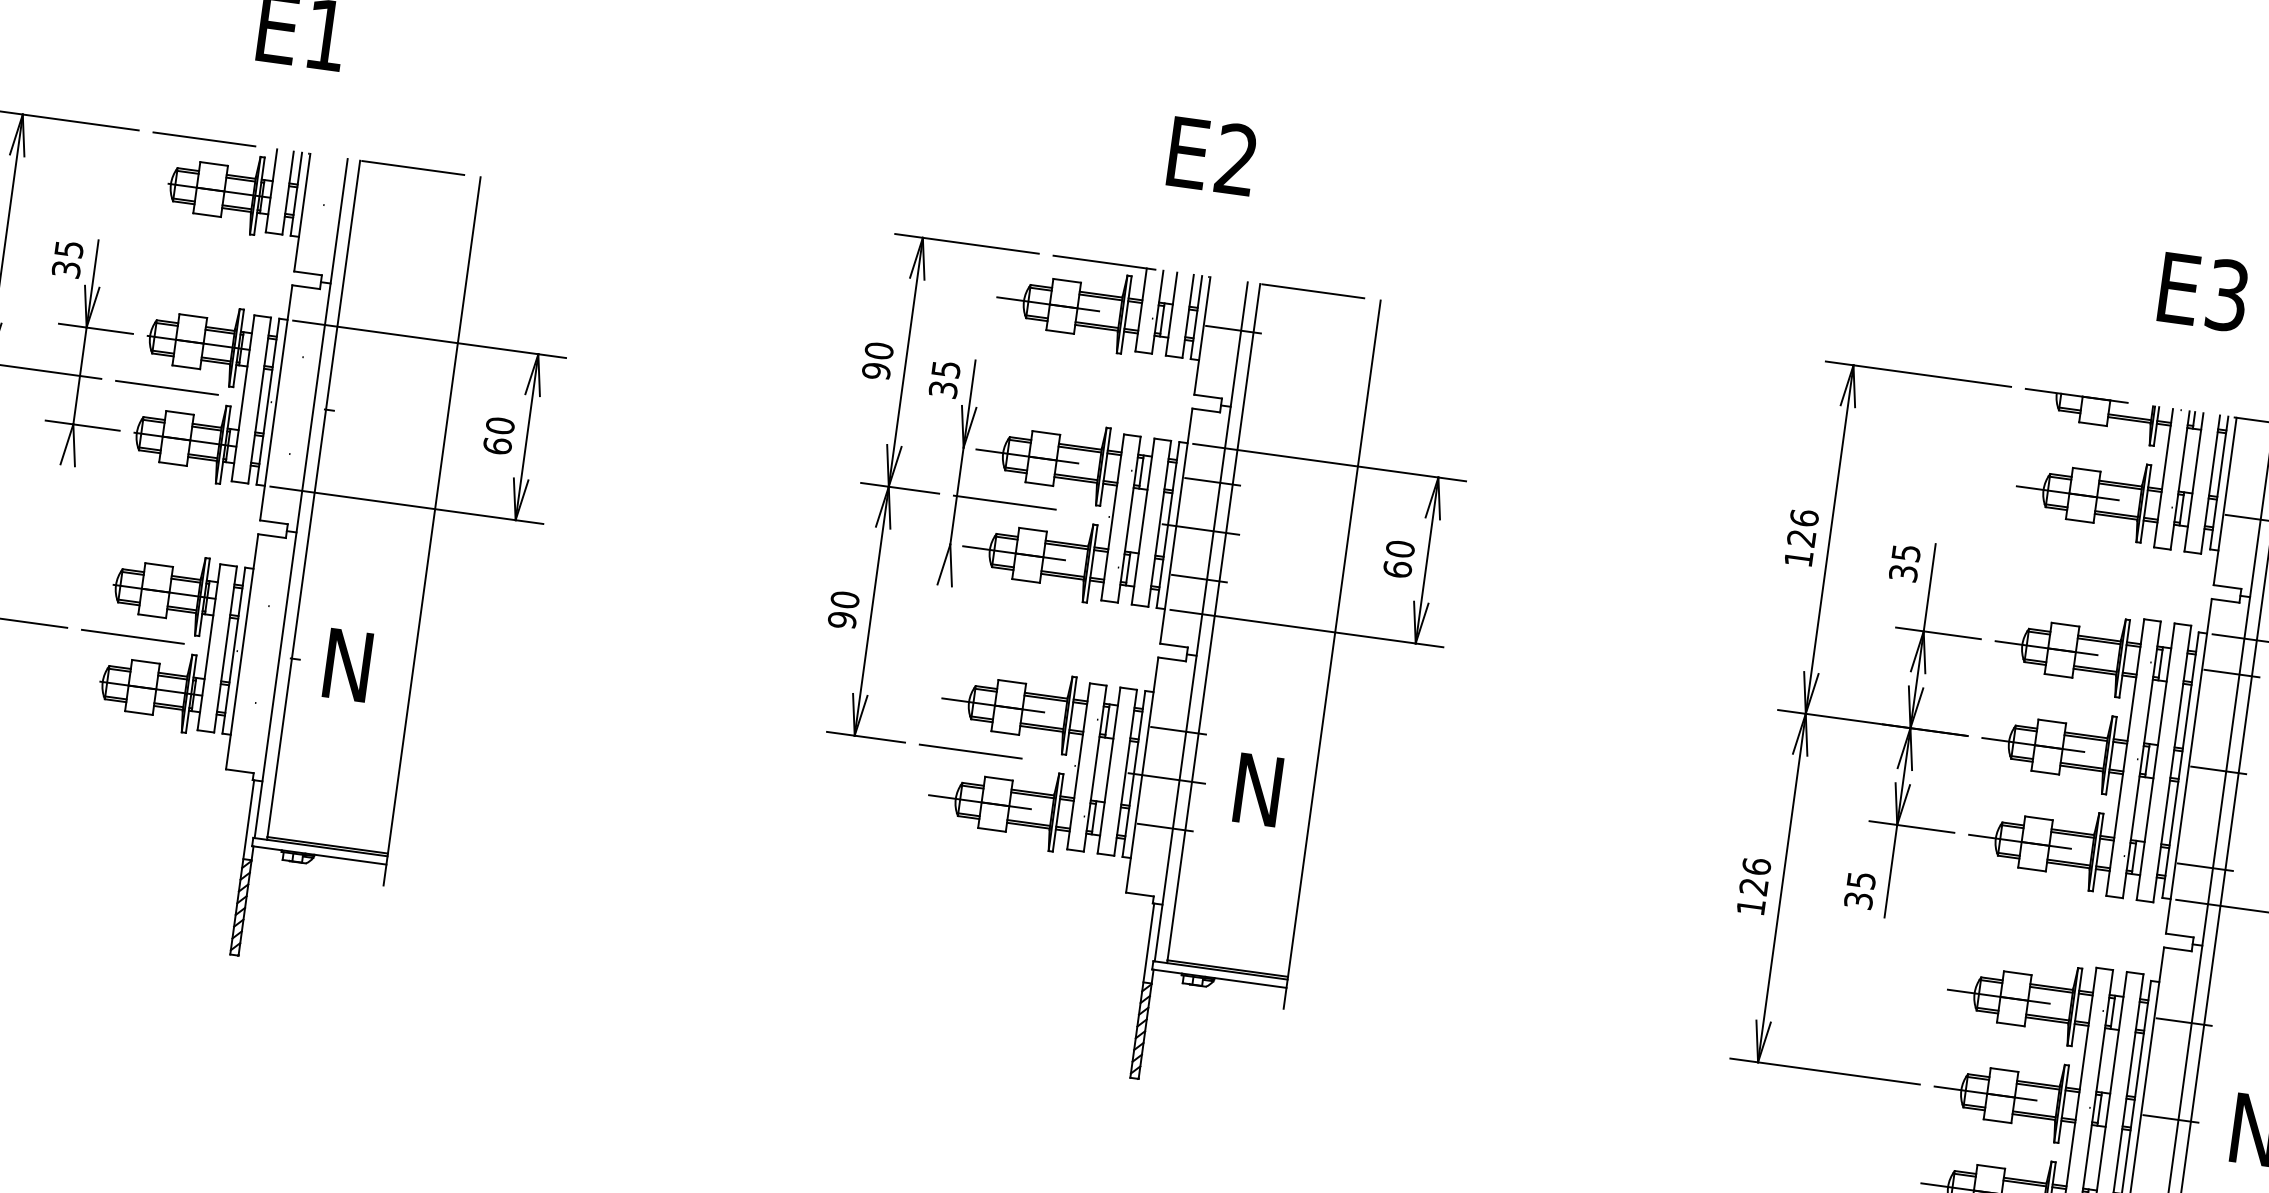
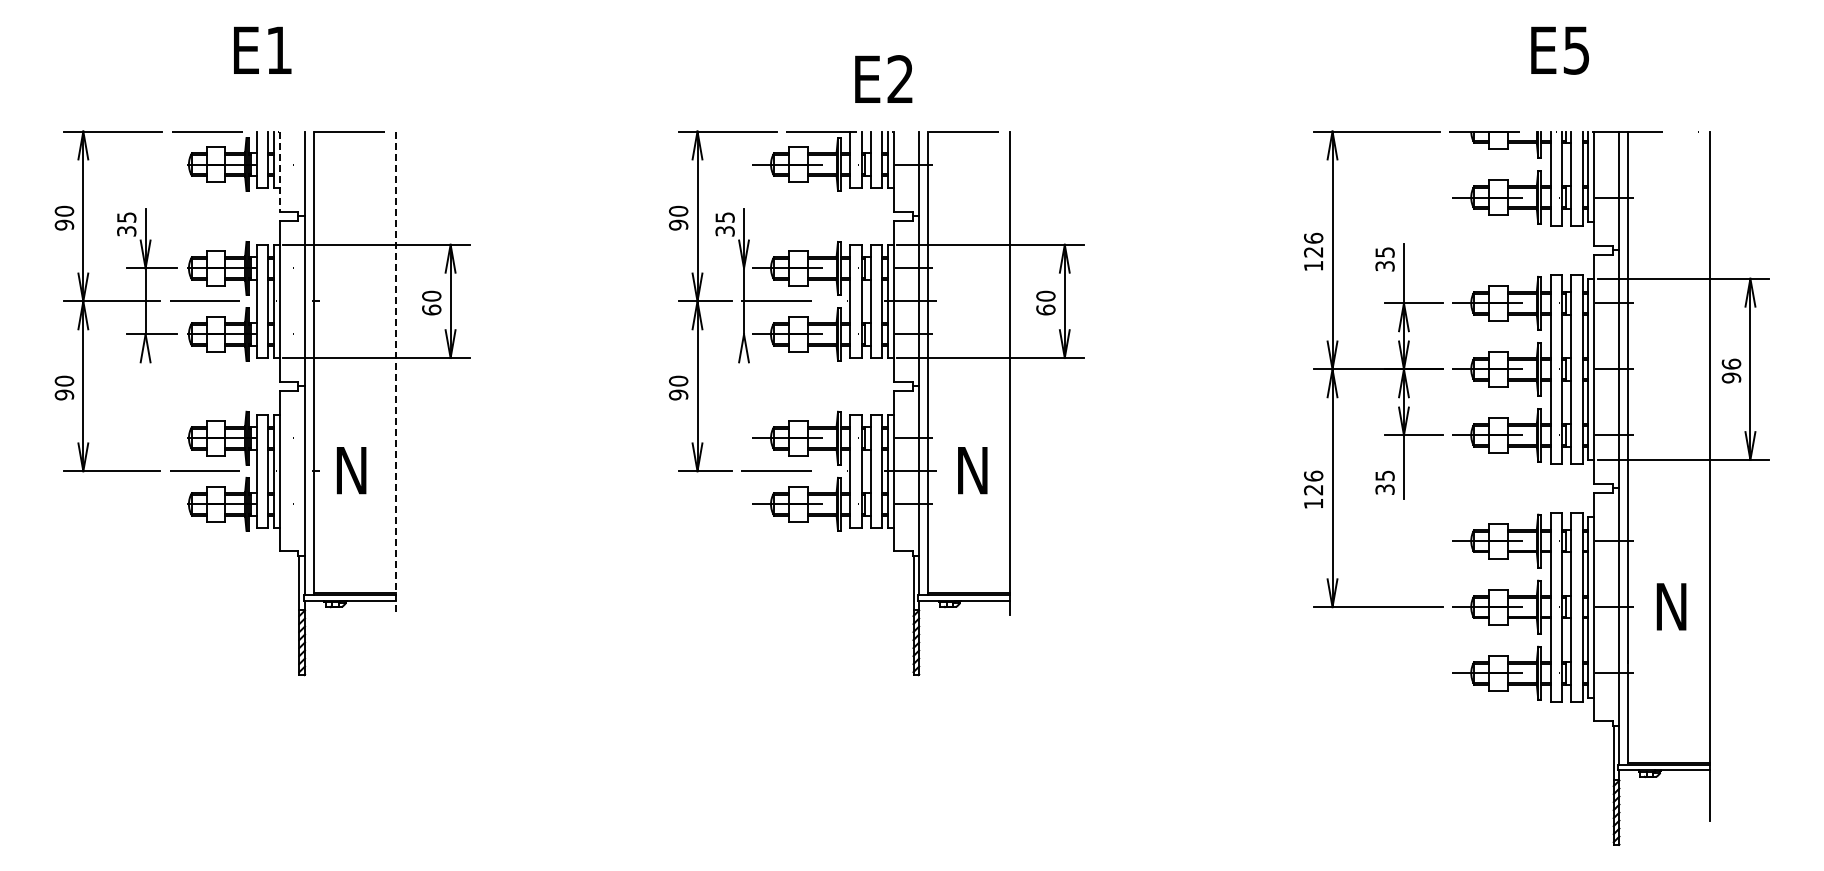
text: (1211, 154) -> (883, 78), moved
line: (302, 213) -> (279, 172), solid -> dashed
text: (2227, 295) -> (1576, 50), E3 -> E5
line: (431, 531) -> (395, 373), solid -> dashed

